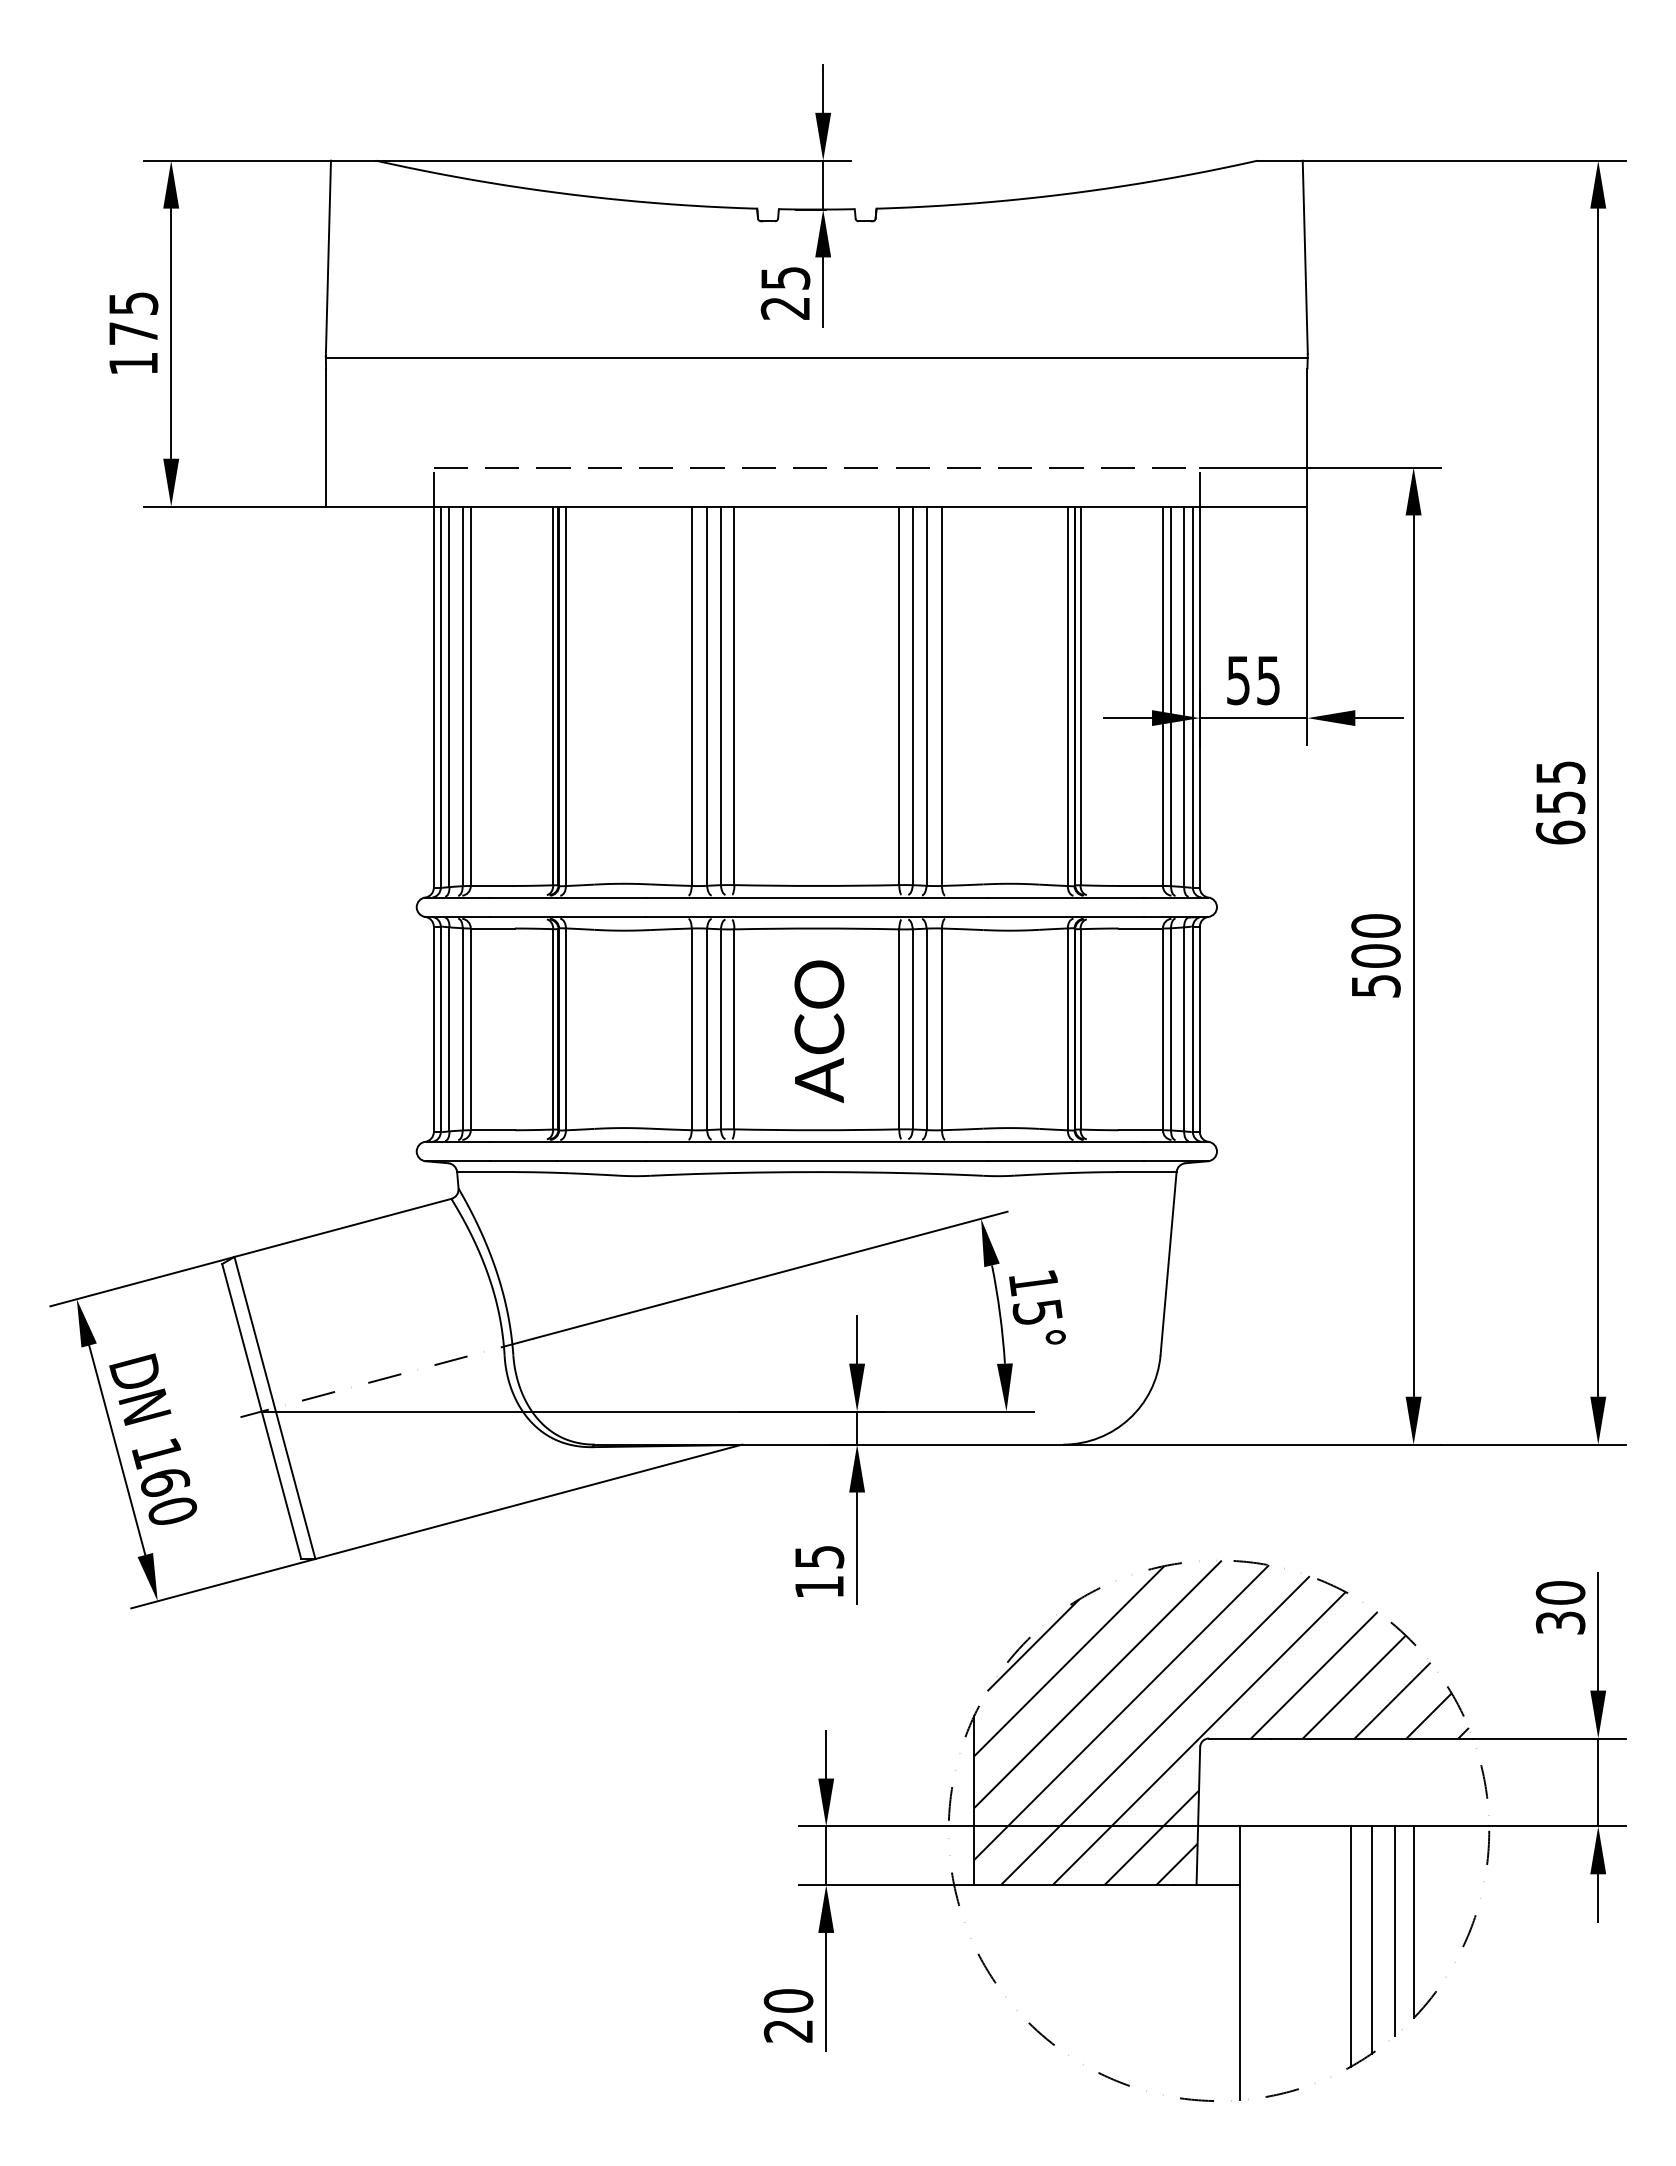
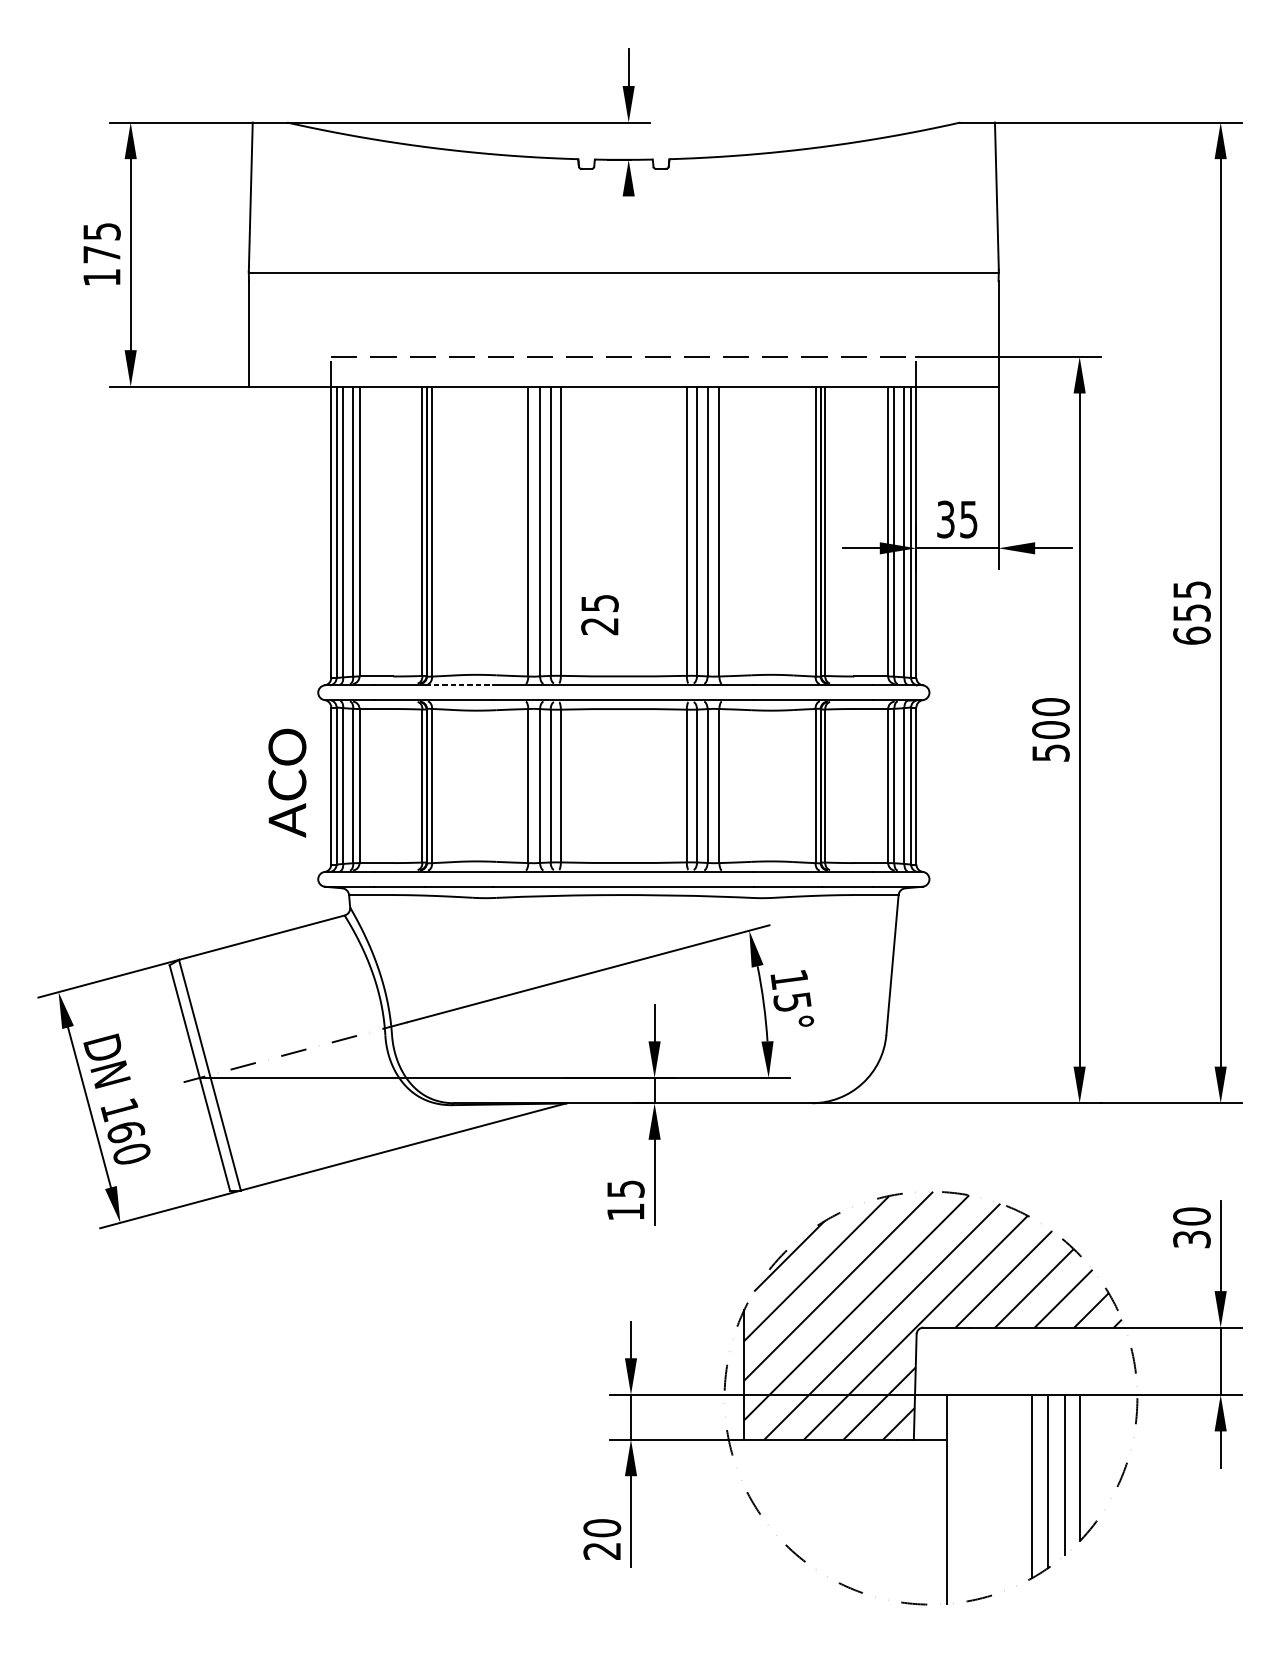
line: (823, 184) -> (628, 140), removed
line: (823, 292) -> (628, 223), removed
text: (785, 293) -> (599, 615), moved
text: (1238, 679) -> (945, 518), 55 -> 35
line: (601, 897) -> (459, 685), solid -> dashed
text: (819, 1031) -> (287, 783), moved

